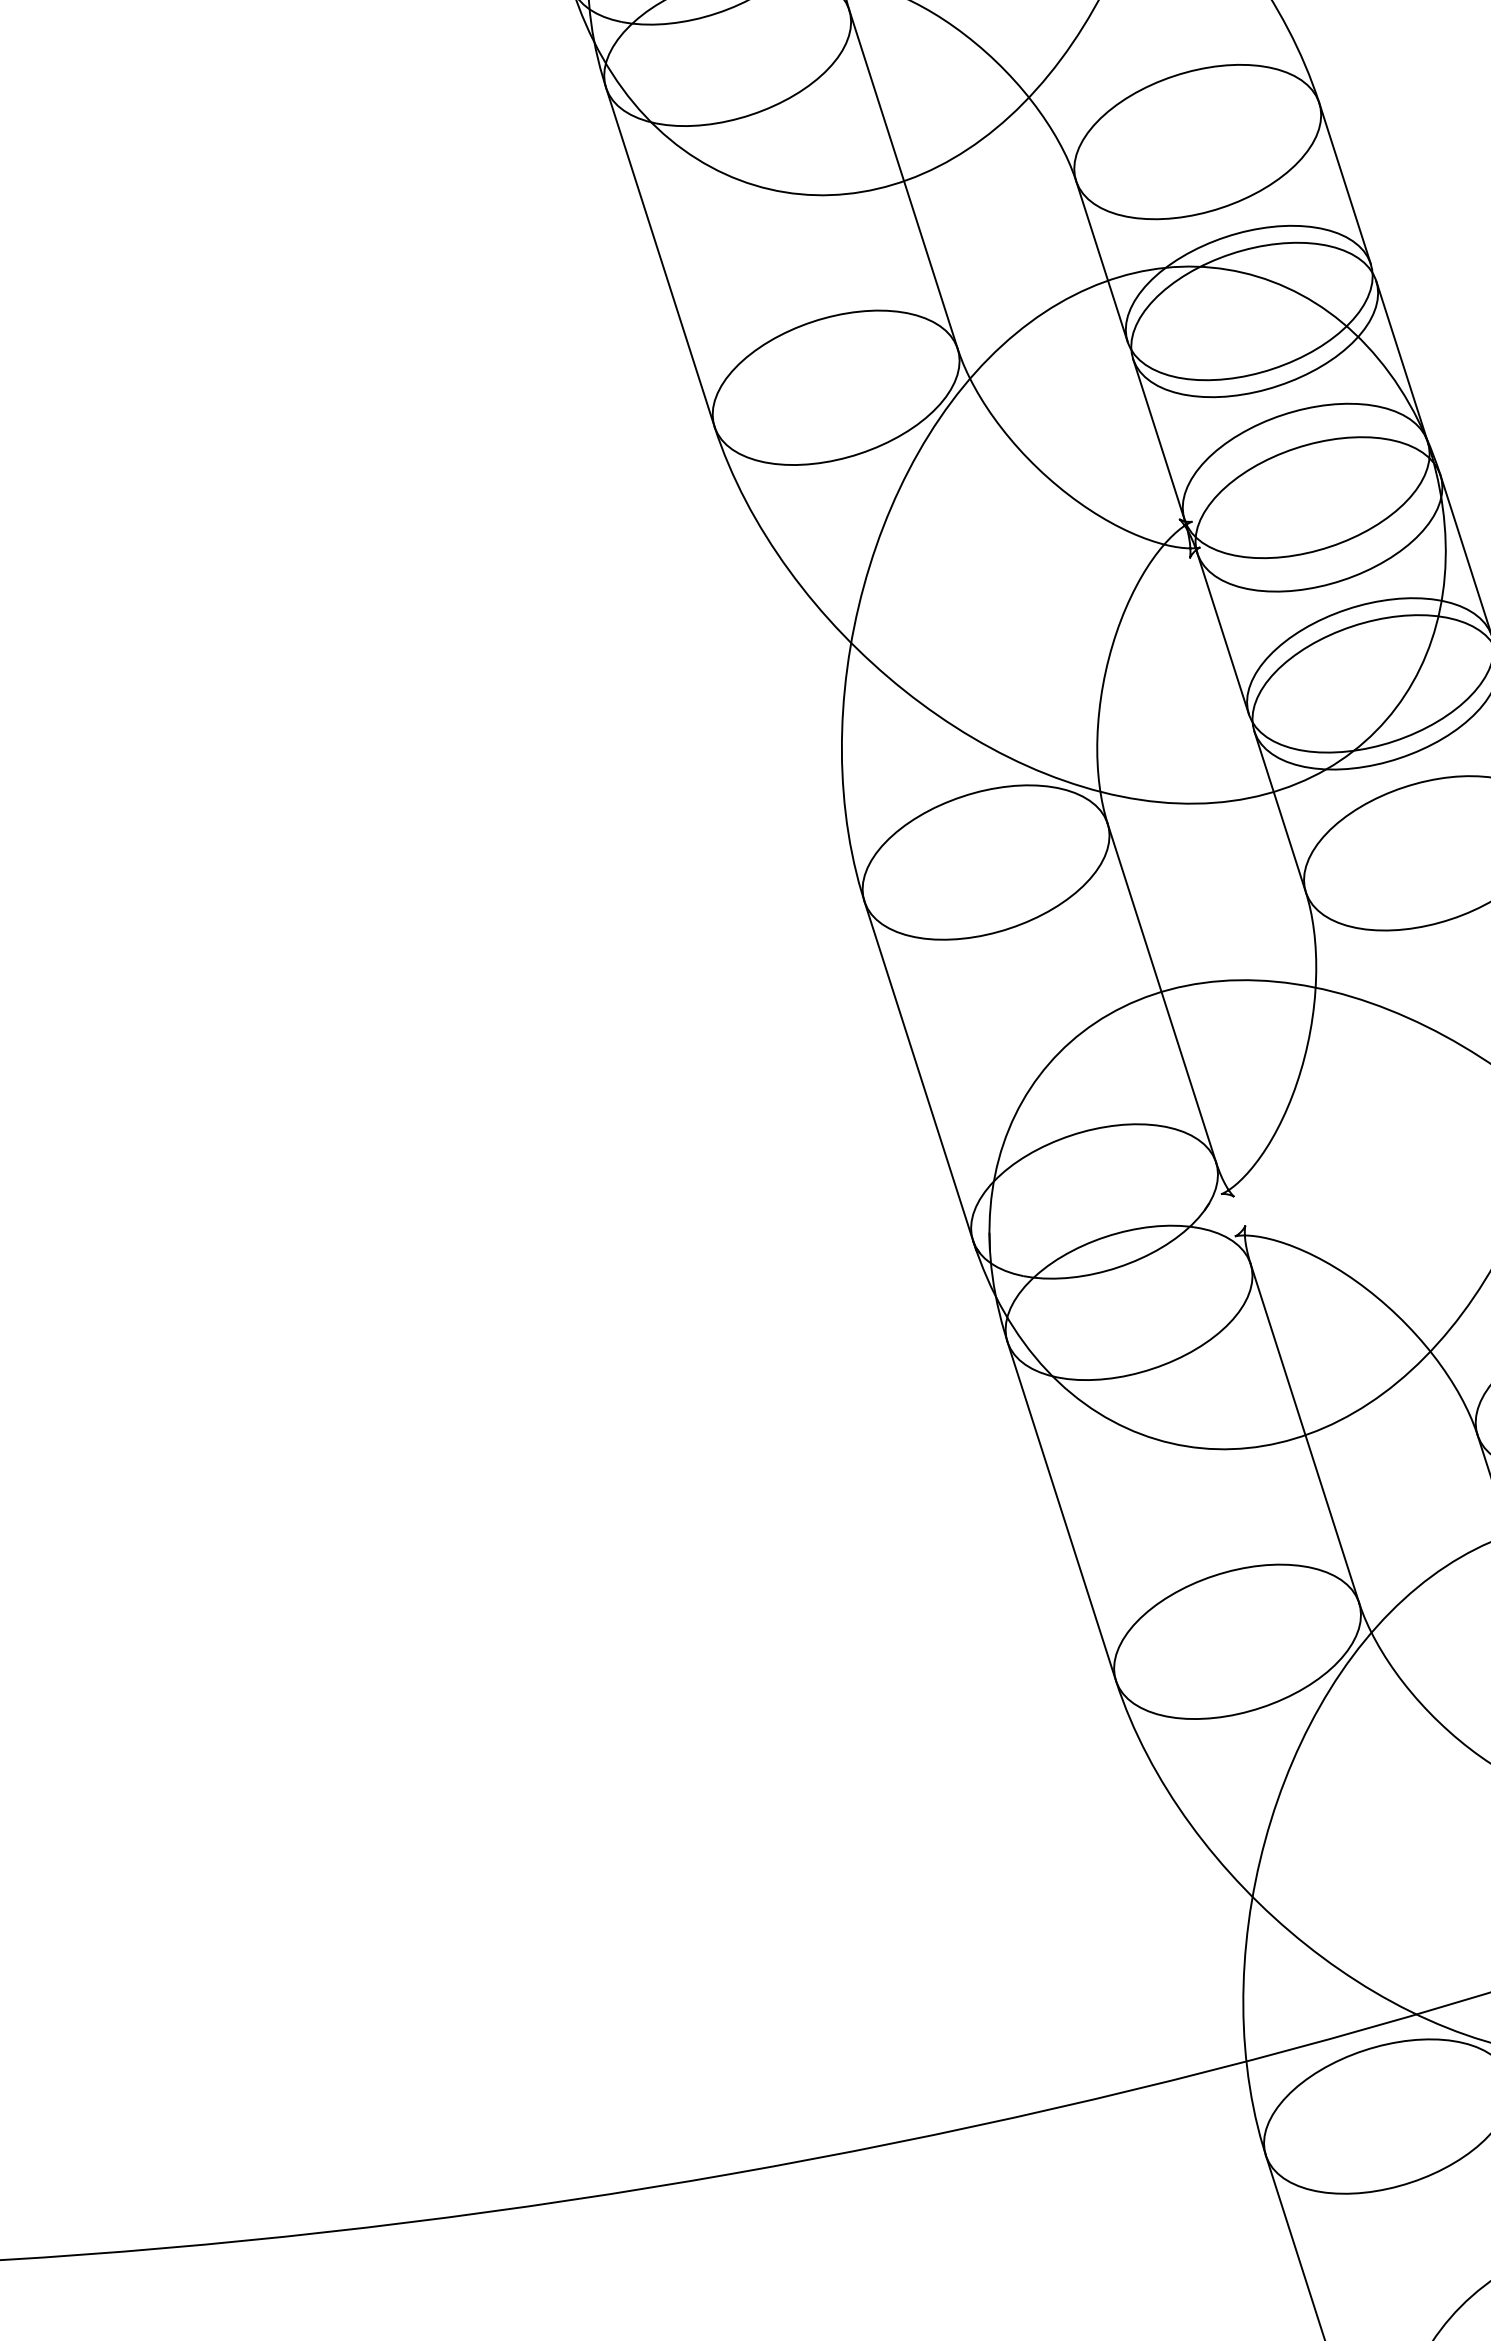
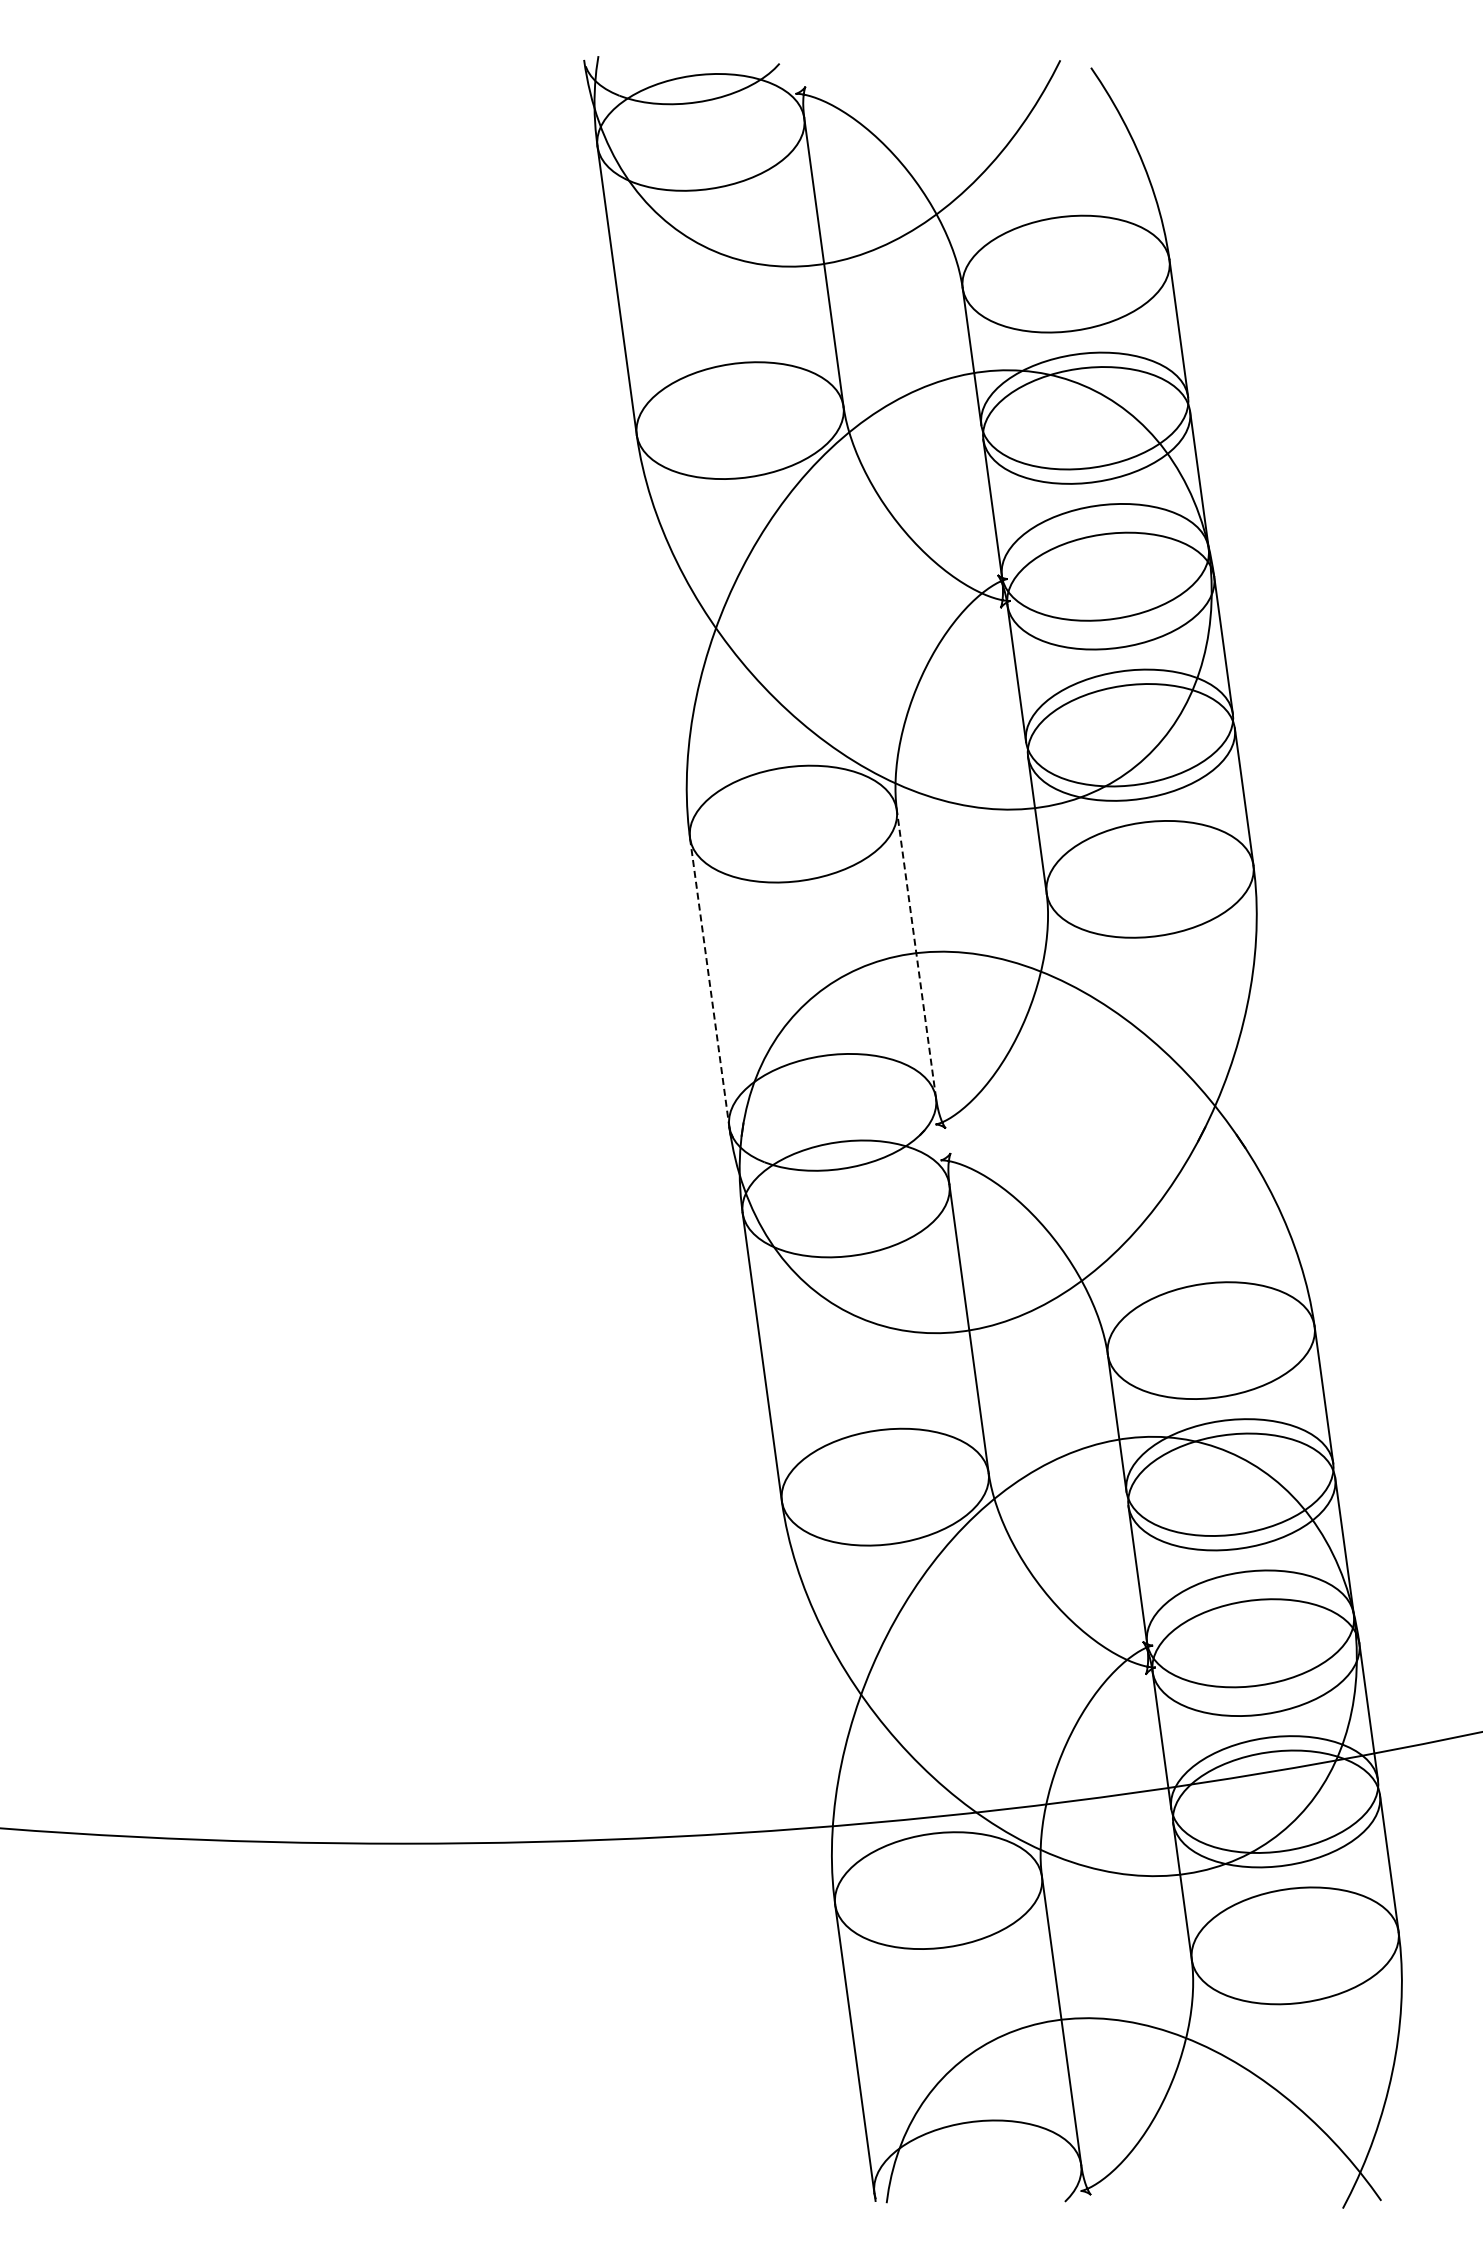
line: (1161, 992) -> (916, 953), solid -> dashed
line: (918, 1071) -> (709, 982), solid -> dashed

